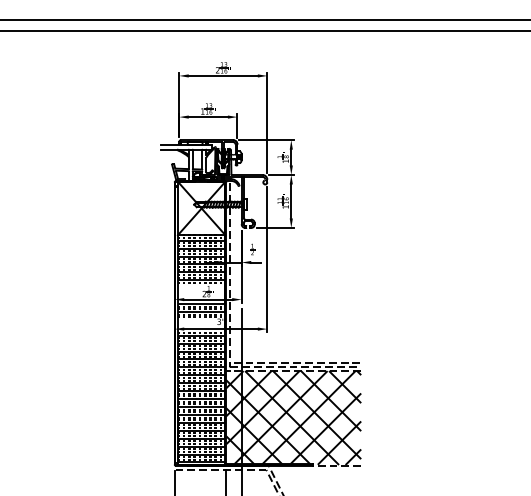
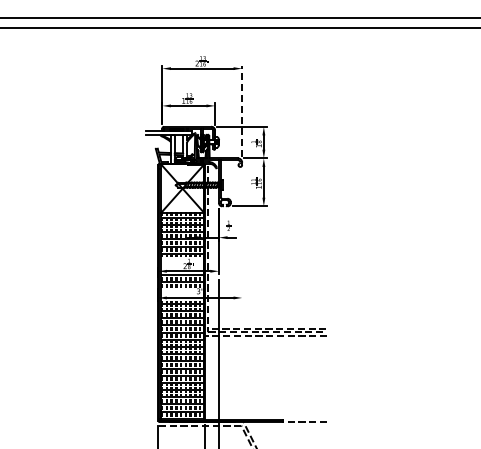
line: (267, 123) -> (242, 111), solid -> dashed
line: (267, 259) -> (242, 234), removed
hatch: (293, 418) -> (265, 378), removed

